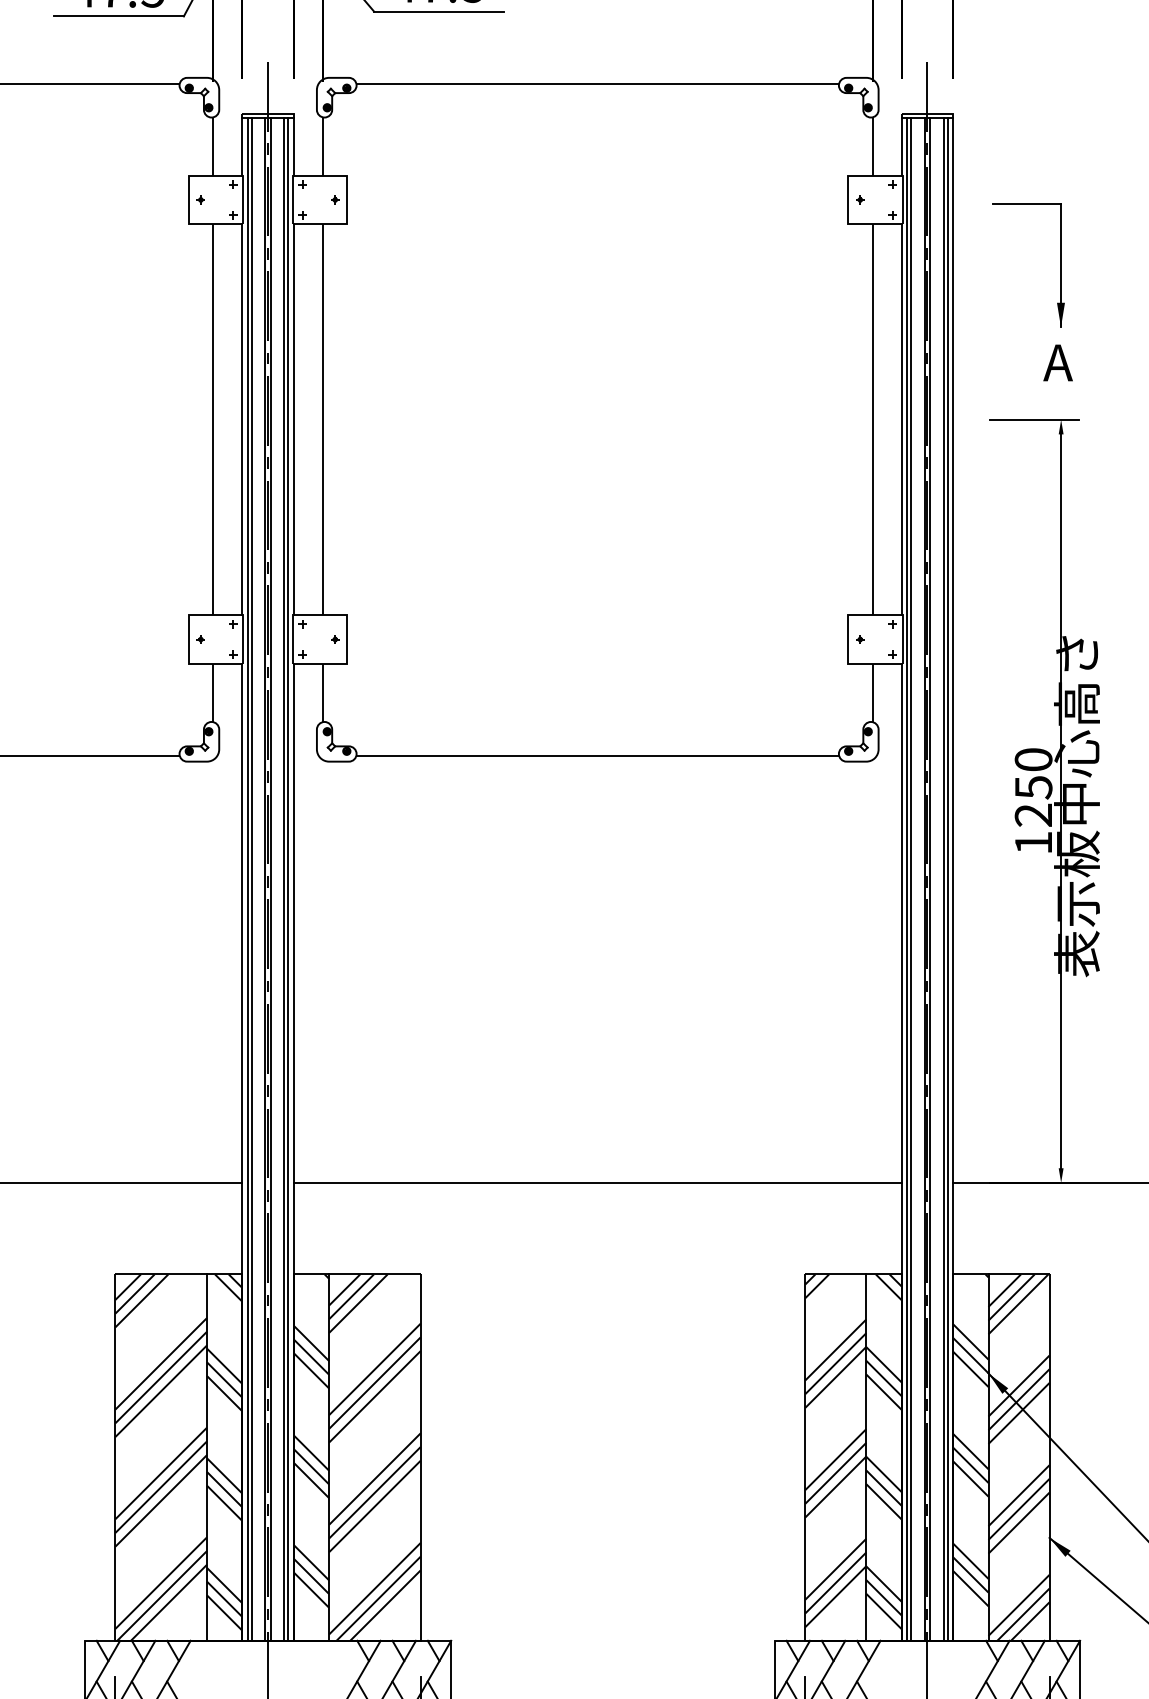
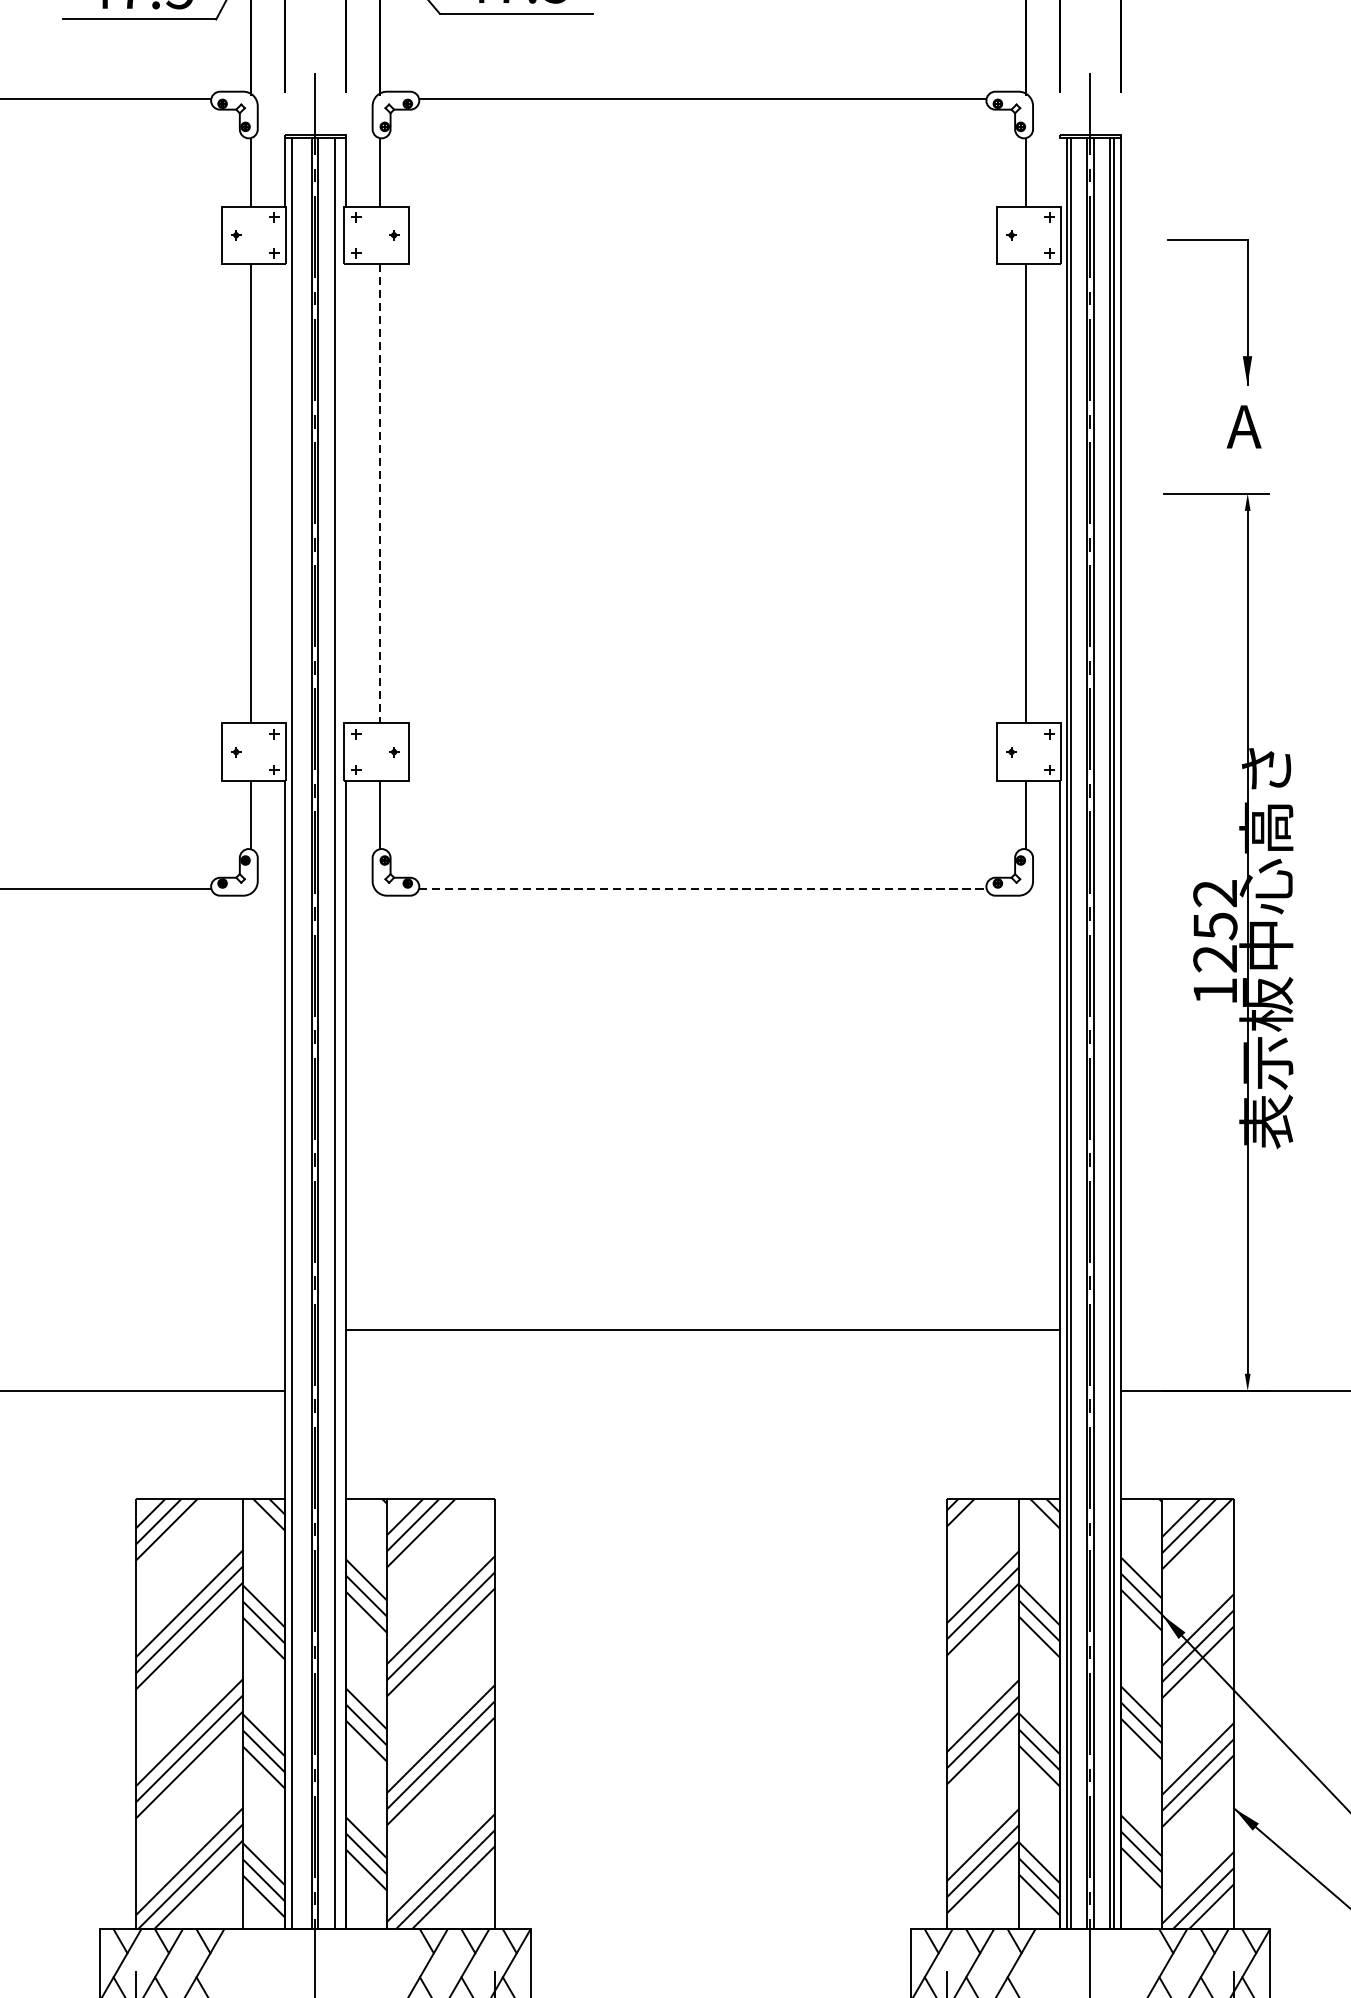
line: (901, 146) -> (1059, 172), removed
line: (242, 419) -> (285, 493), removed
line: (293, 419) -> (345, 493), removed
line: (901, 419) -> (1059, 493), removed
line: (323, 420) -> (380, 494), solid -> dashed
line: (598, 755) -> (703, 888), solid -> dashed
text: (1033, 759) -> (1215, 893), 1250 -> 1252
line: (251, 878) -> (295, 1033), removed
line: (288, 878) -> (339, 1033), removed
line: (597, 1182) -> (702, 1329), moved

